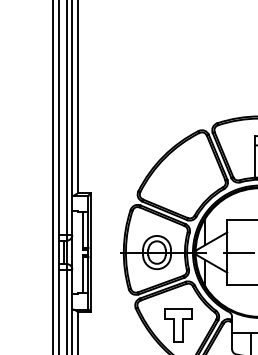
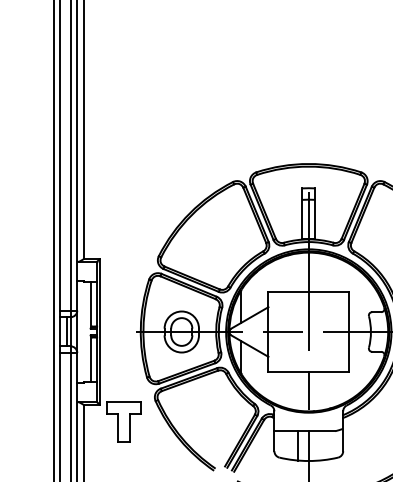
part: (177, 325) -> (123, 421), moved

